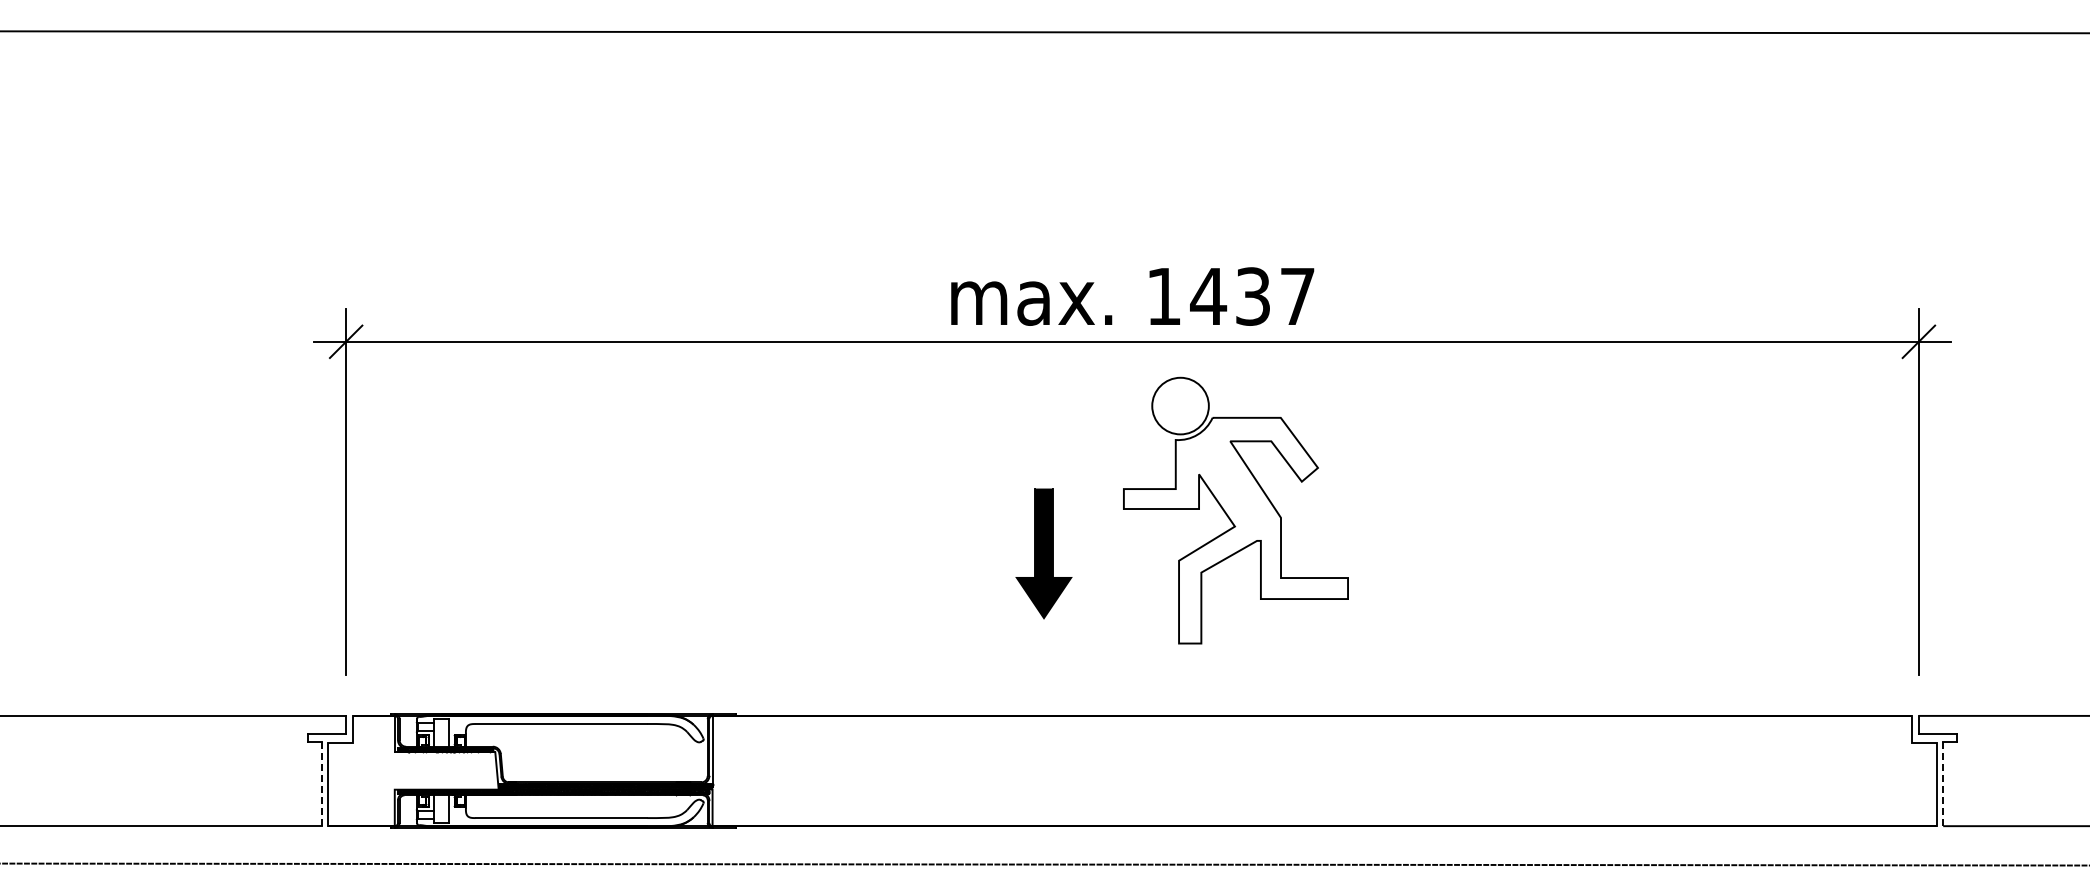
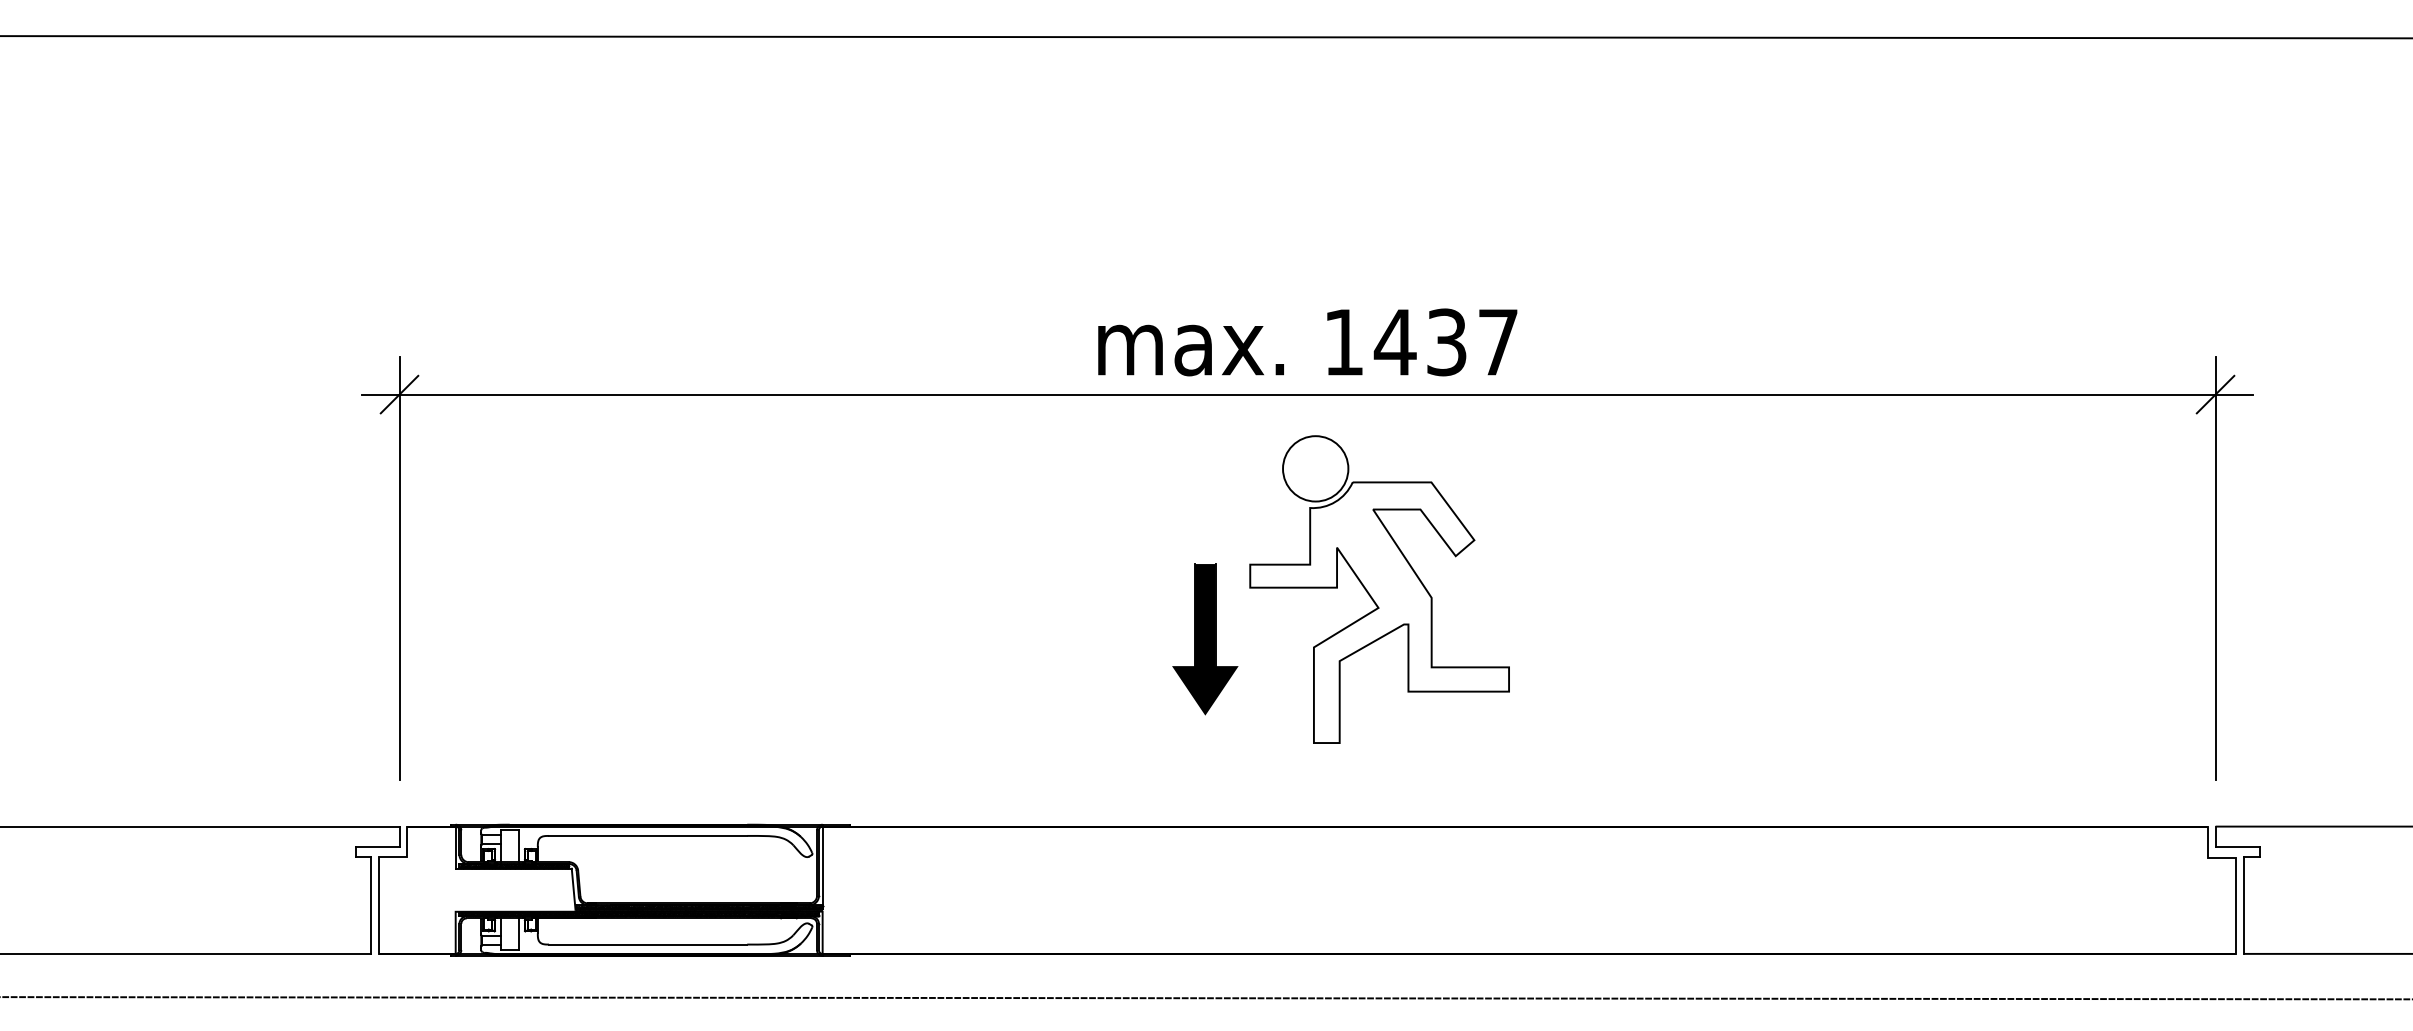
part: (1235, 510) -> (1379, 589), moved
line: (321, 783) -> (371, 904), dashed -> solid
line: (1943, 783) -> (2243, 904), dashed -> solid

